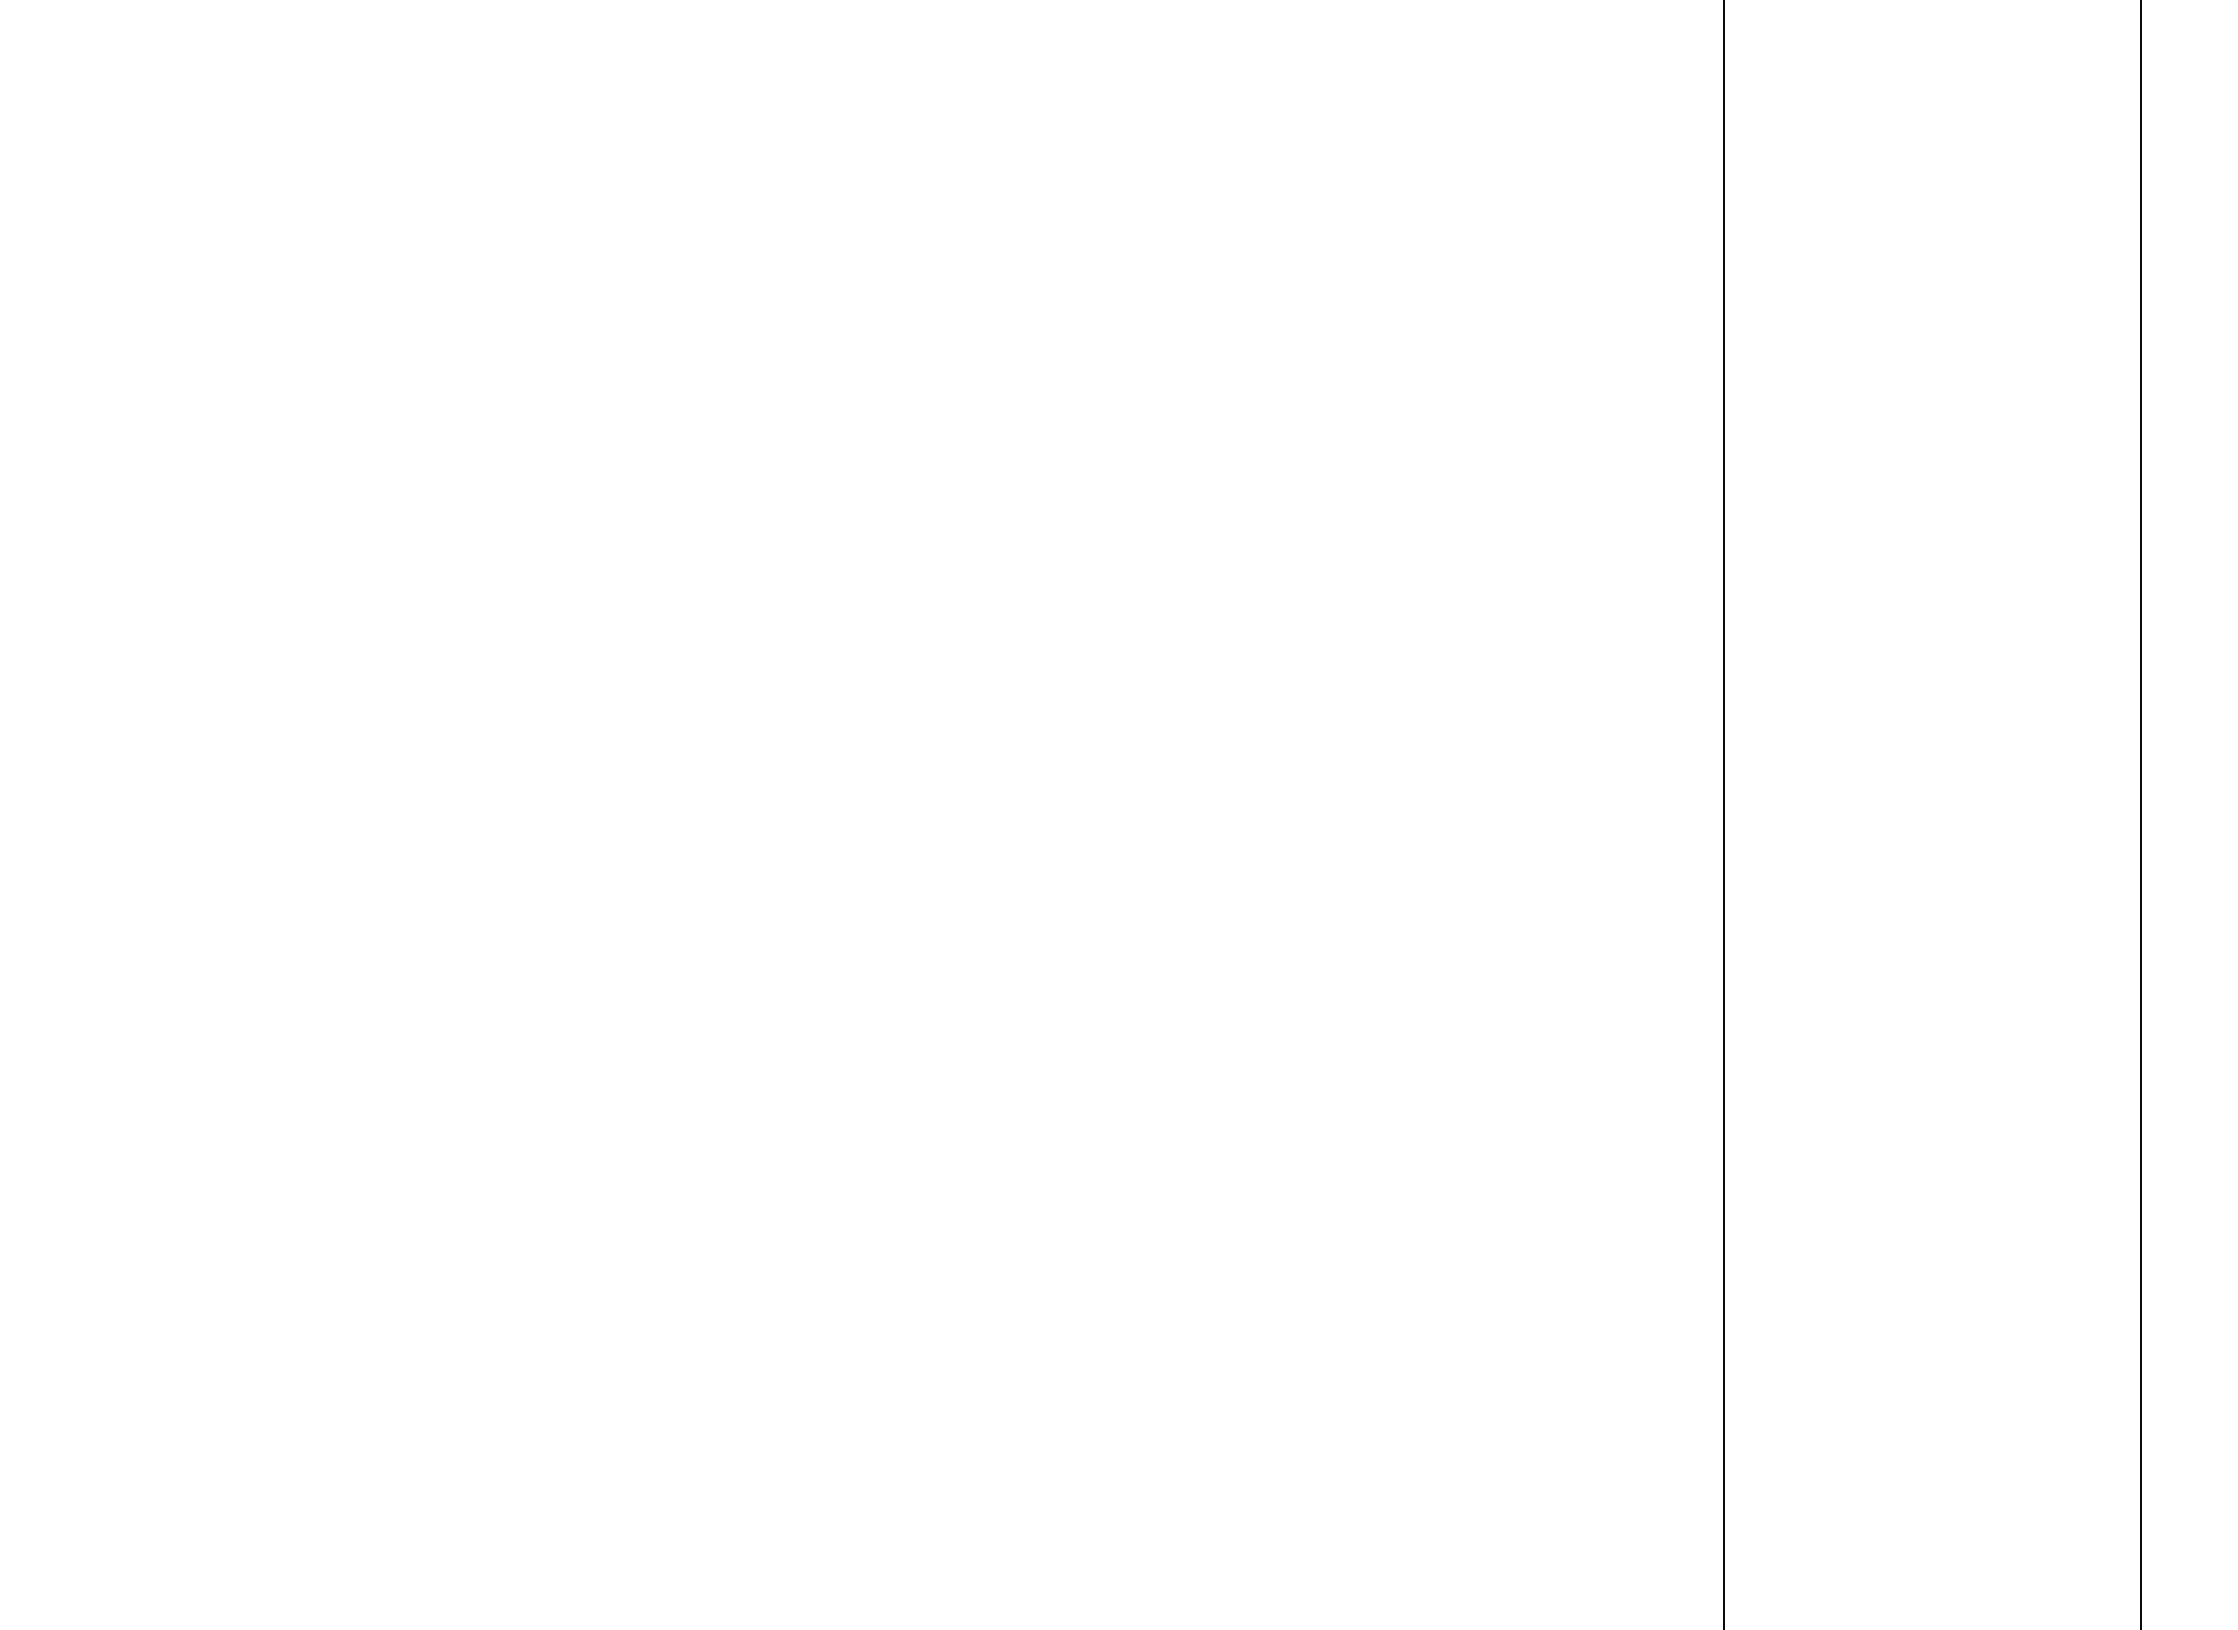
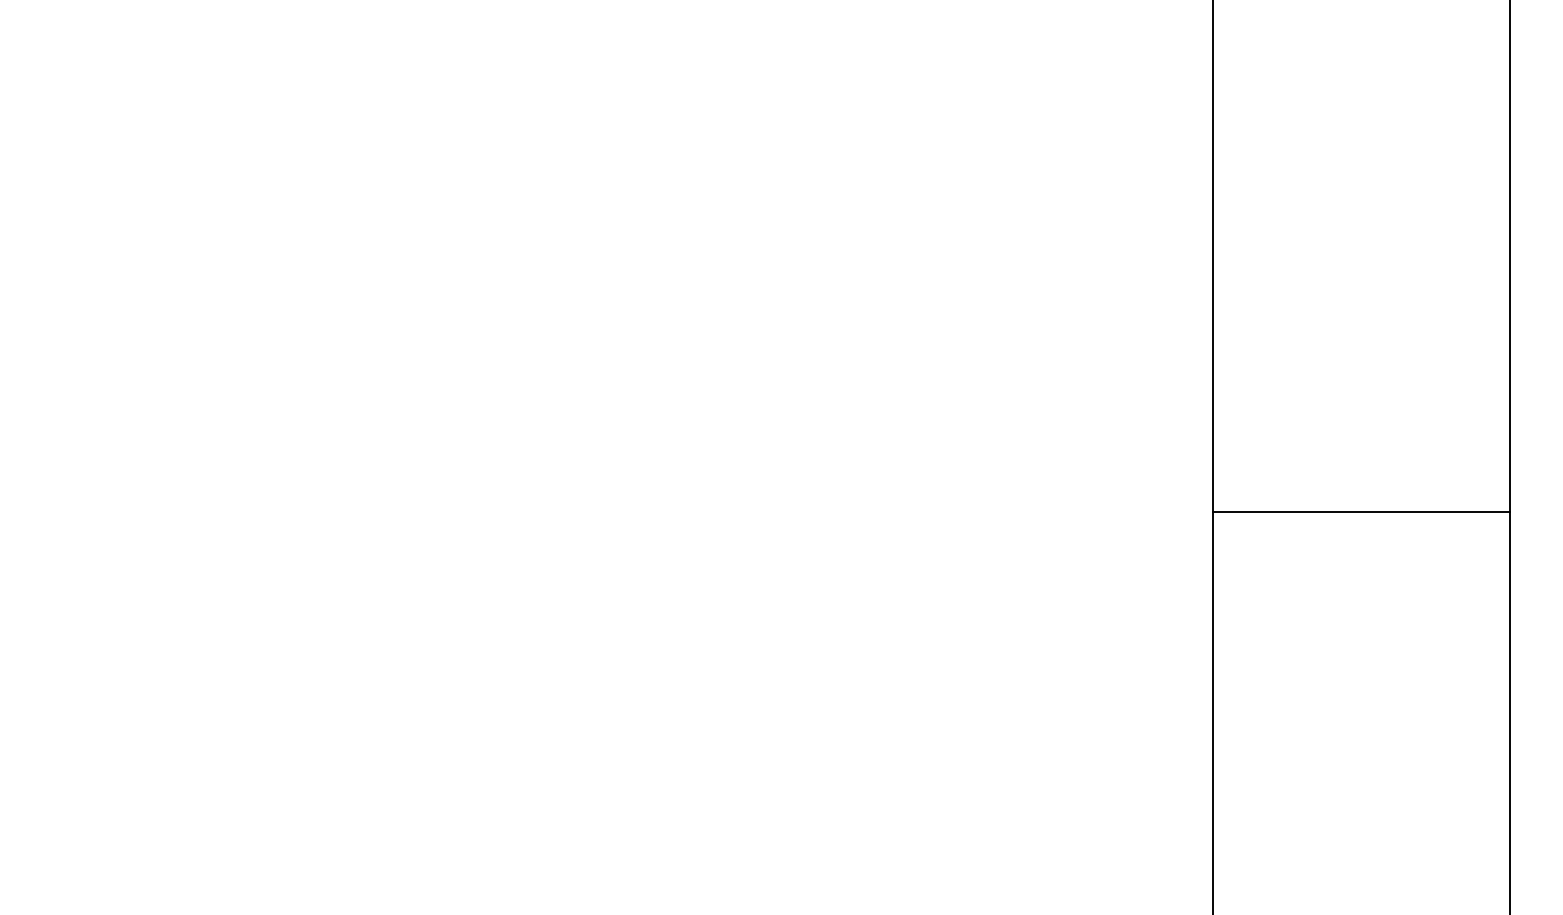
line: (1931, 987) -> (1360, 511), added

